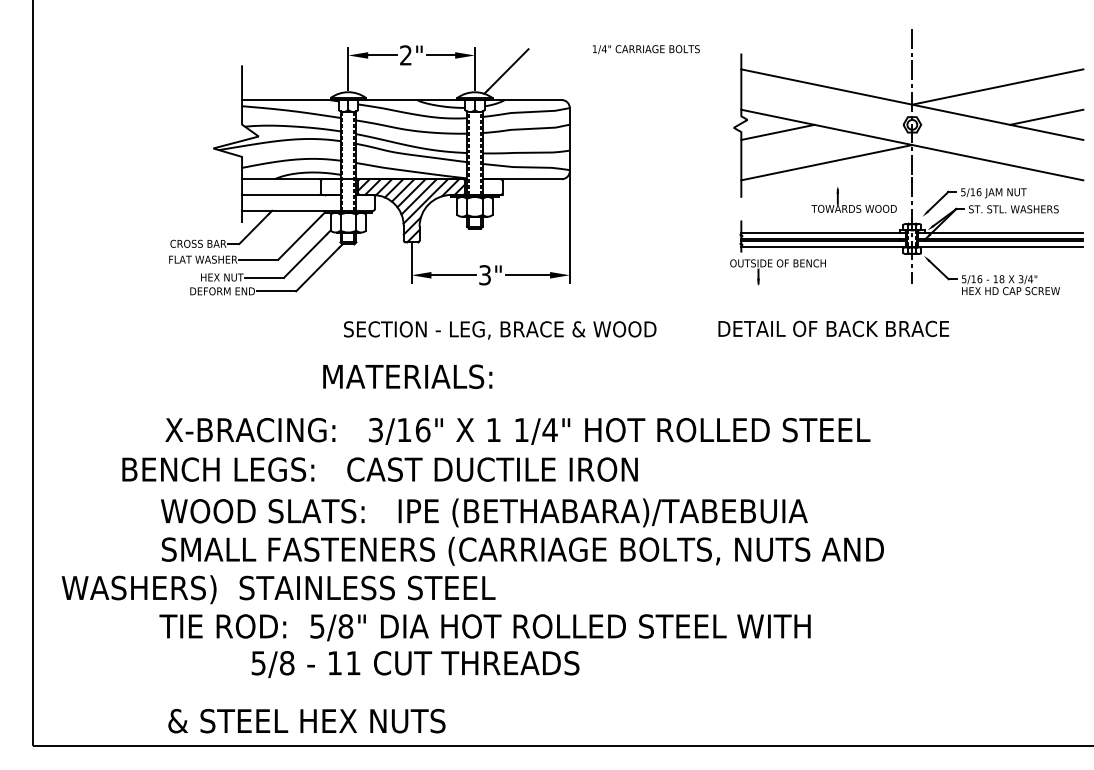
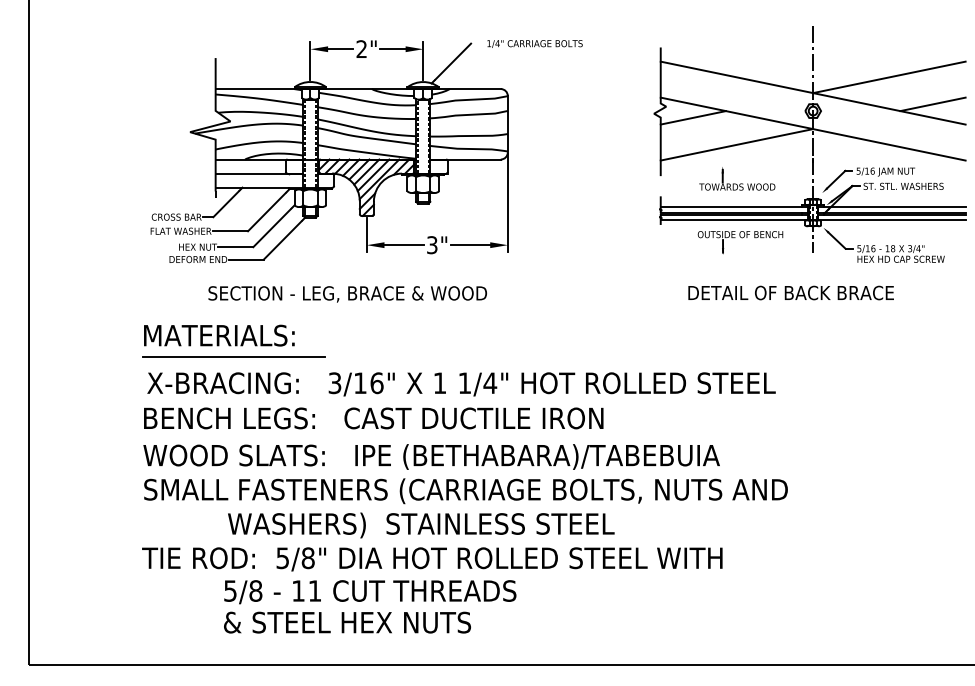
text: (645, 49) -> (534, 43), moved
part: (854, 199) -> (737, 178), moved
part: (778, 272) -> (740, 242), moved
text: (833, 328) -> (790, 292), moved
text: (499, 330) -> (347, 294), moved
text: (407, 376) -> (219, 335), moved
line: (263, 401) -> (234, 357), added
text: (379, 469) -> (373, 418), moved
text: (278, 589) -> (421, 525), moved
text: (306, 720) -> (347, 622), moved

